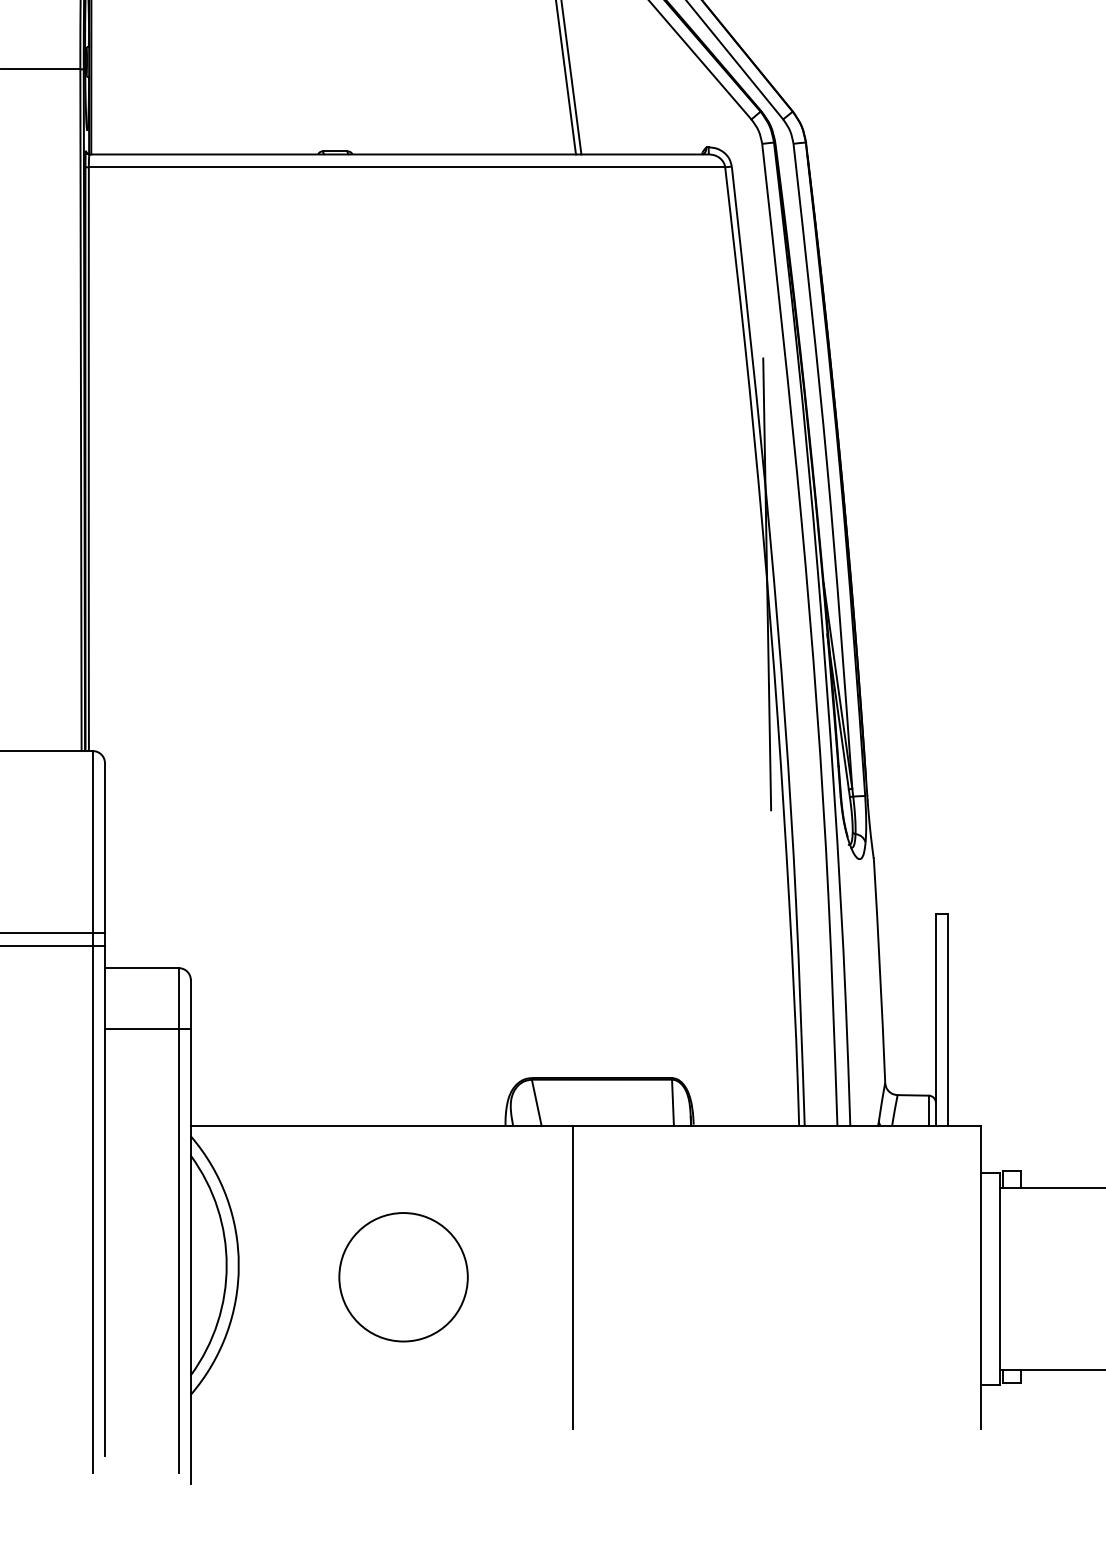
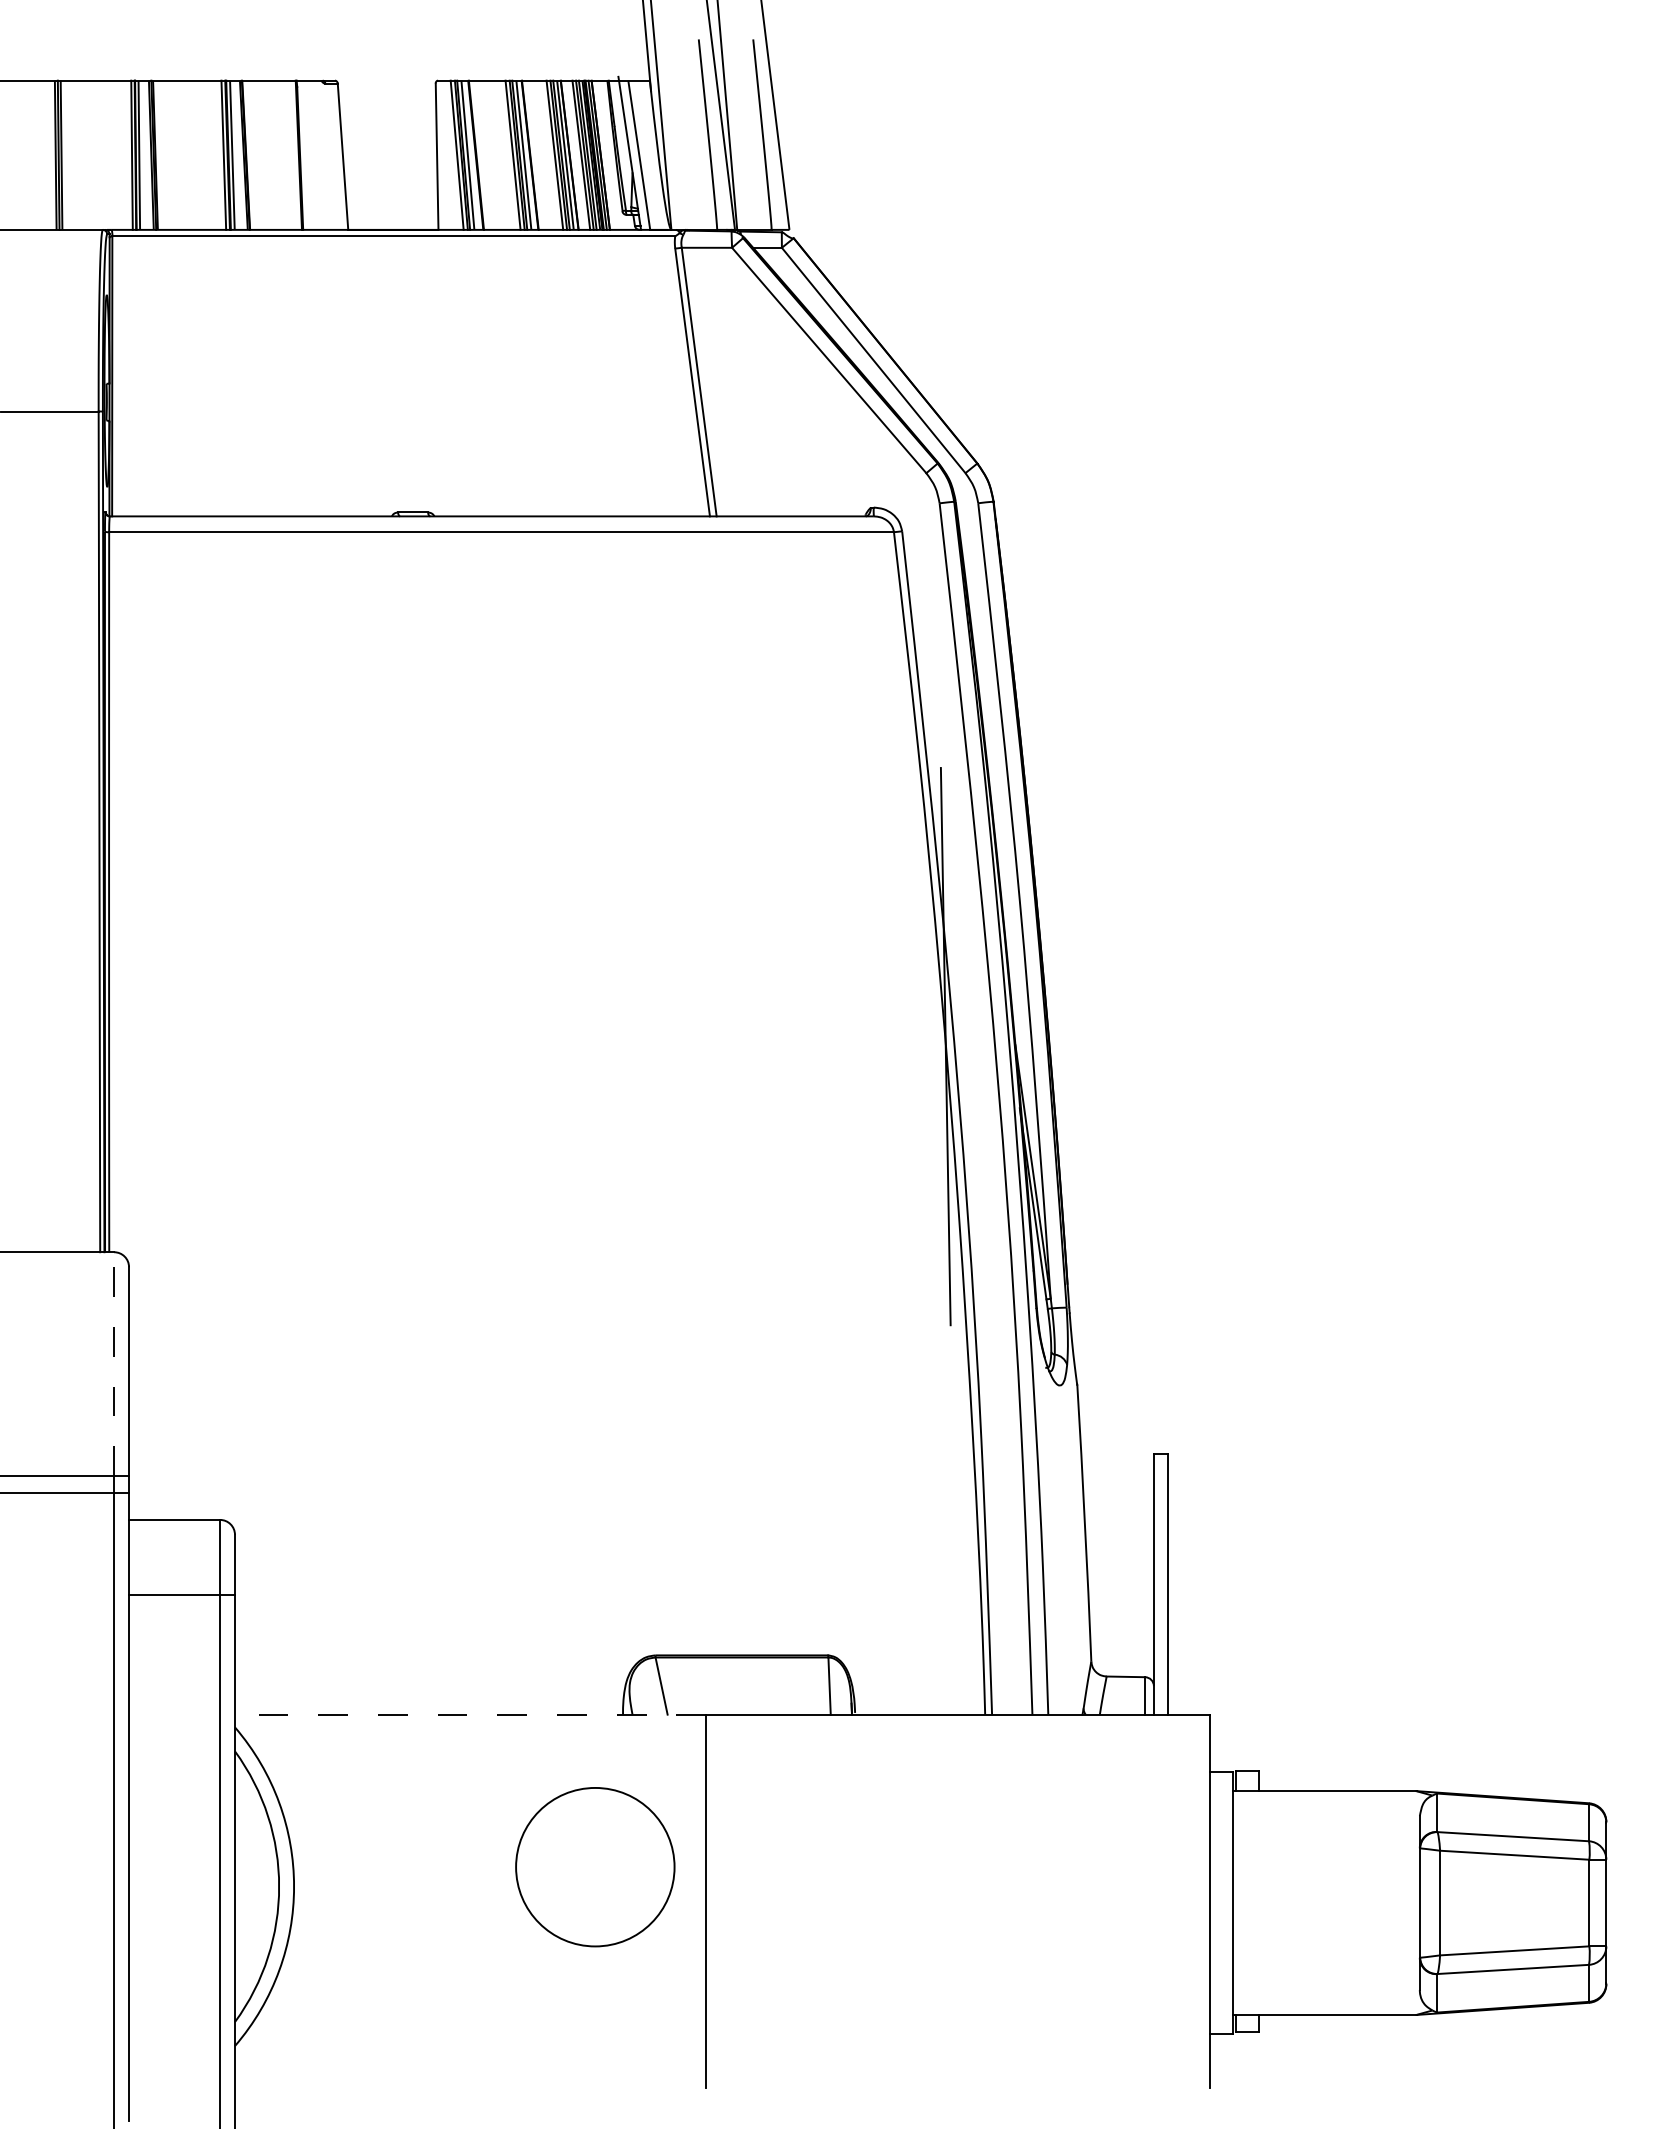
line: (93, 842) -> (114, 1364), solid -> dashed
line: (381, 1125) -> (470, 1714), solid -> dashed
circle: (403, 1277) -> (595, 1867), moved

